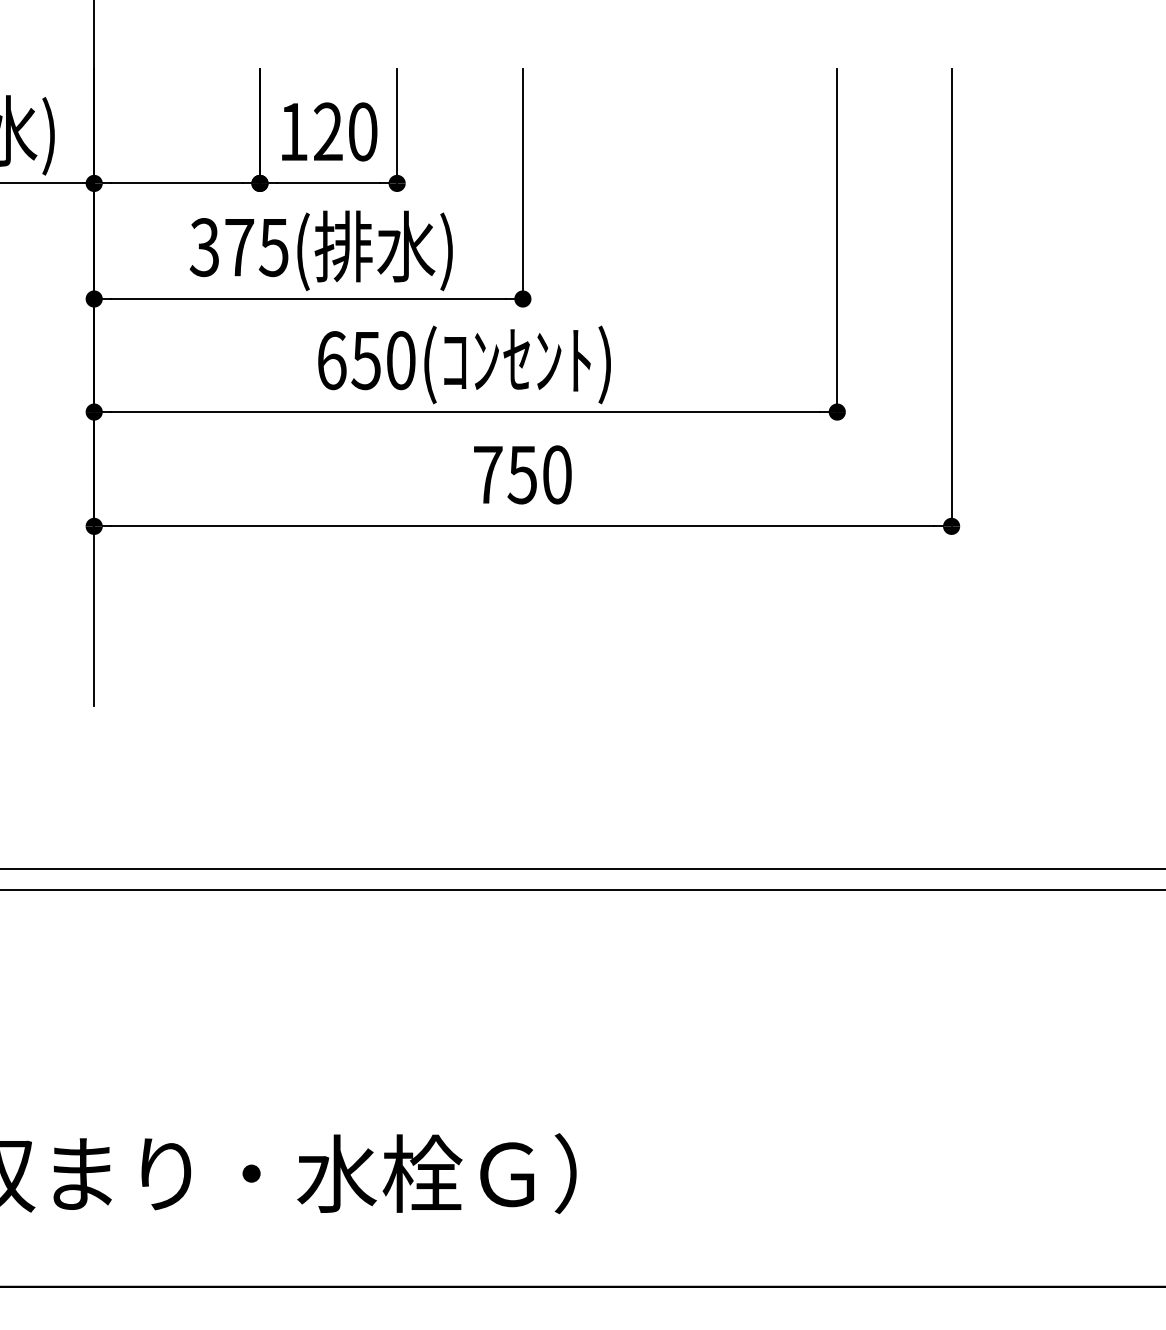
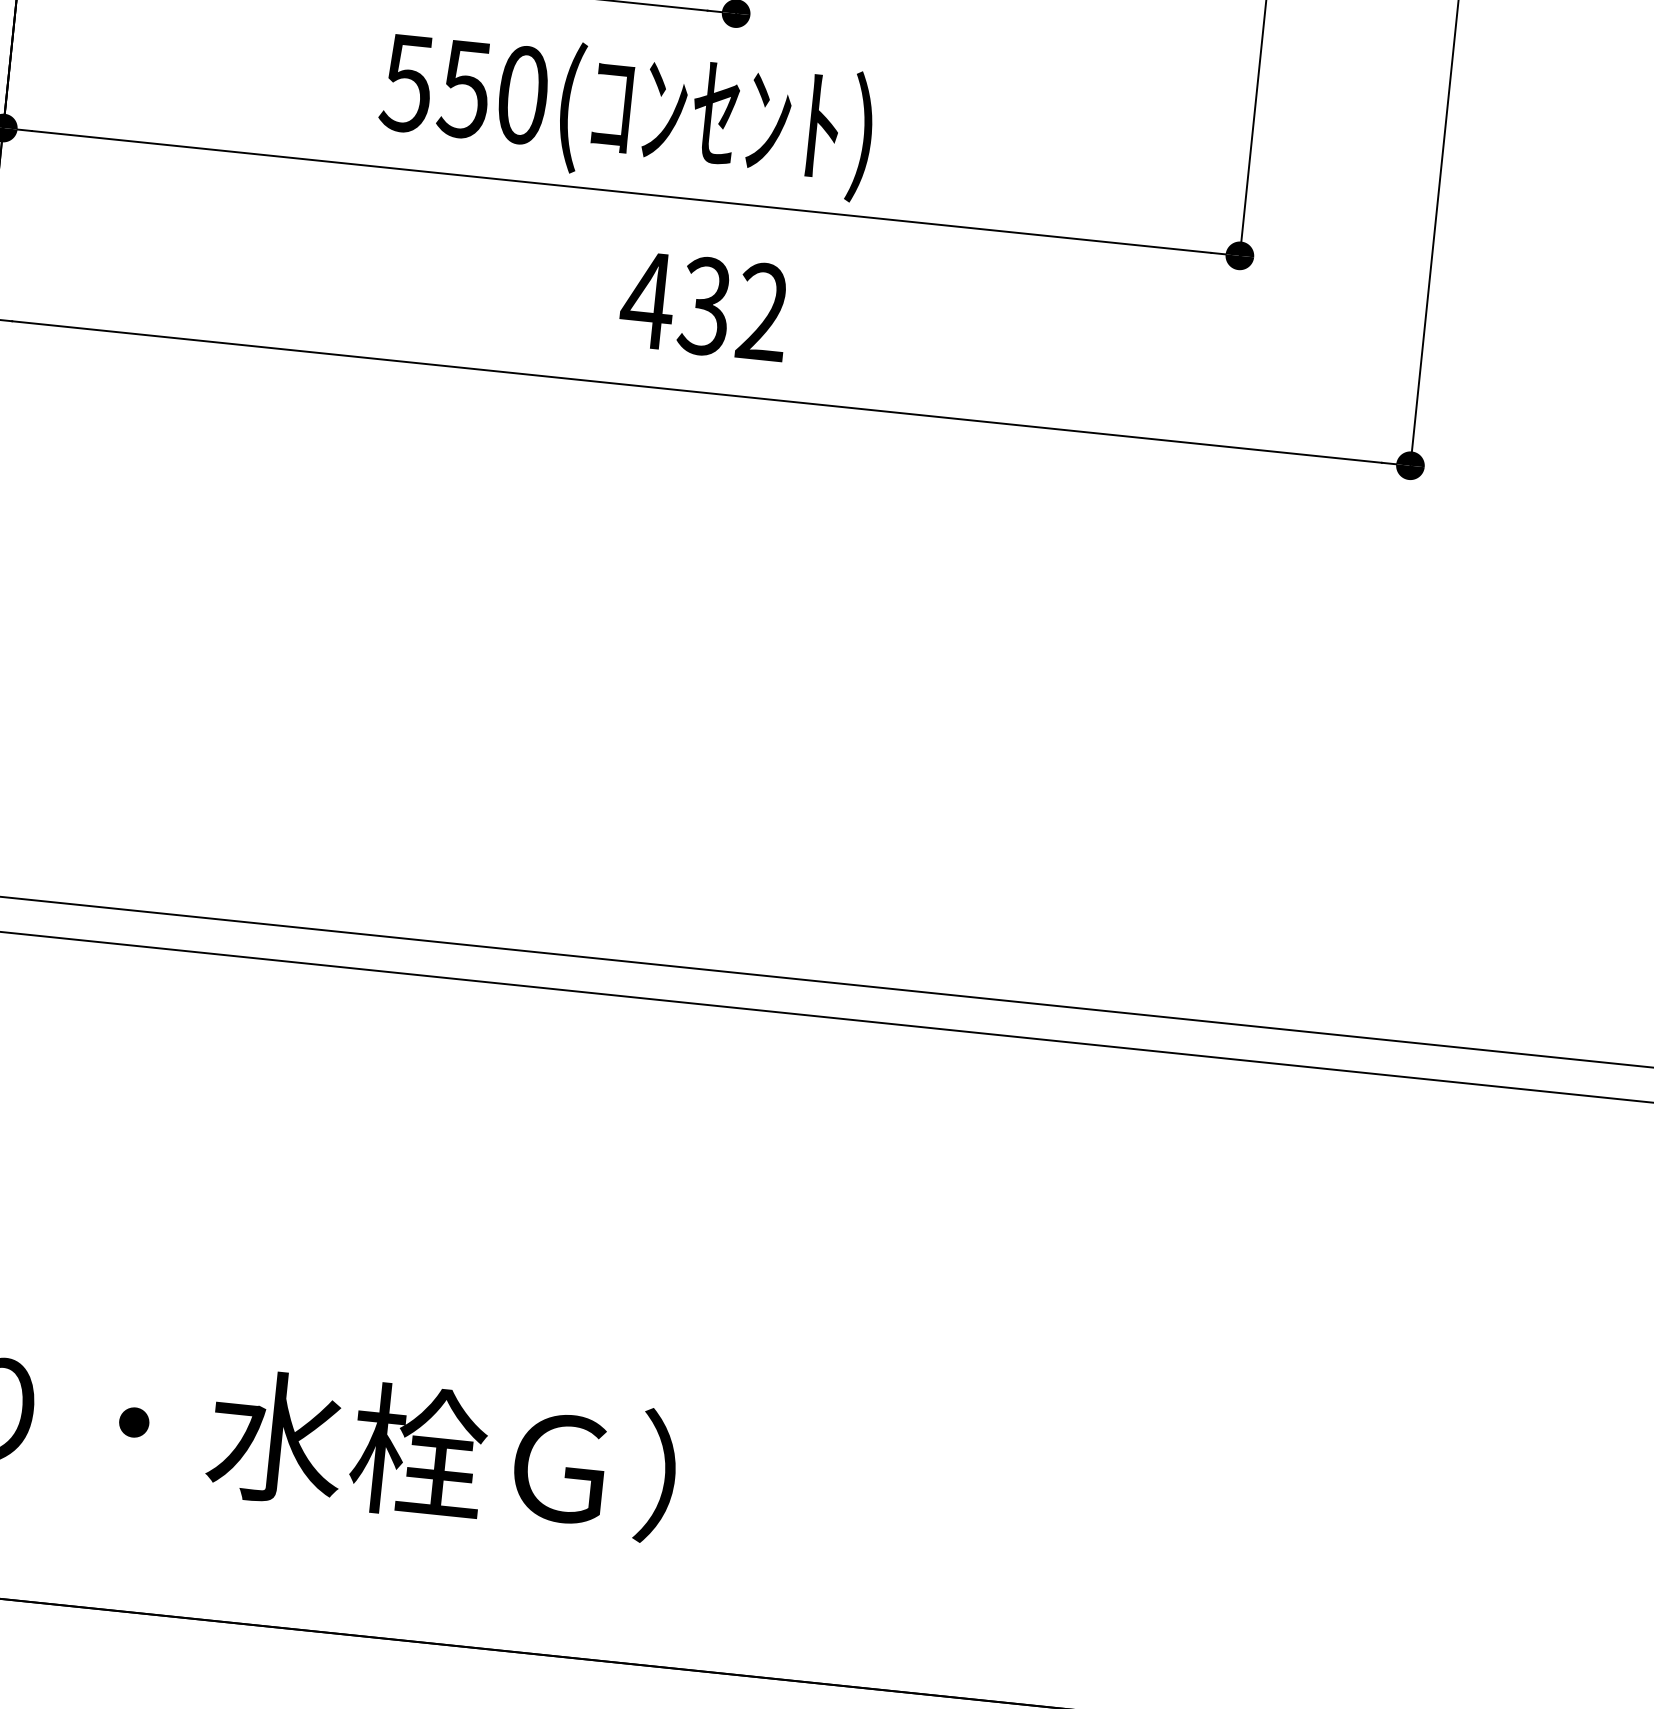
text: (331, 360) -> (407, 83), 650( -> 550(
text: (521, 474) -> (703, 305), 750 -> 432

